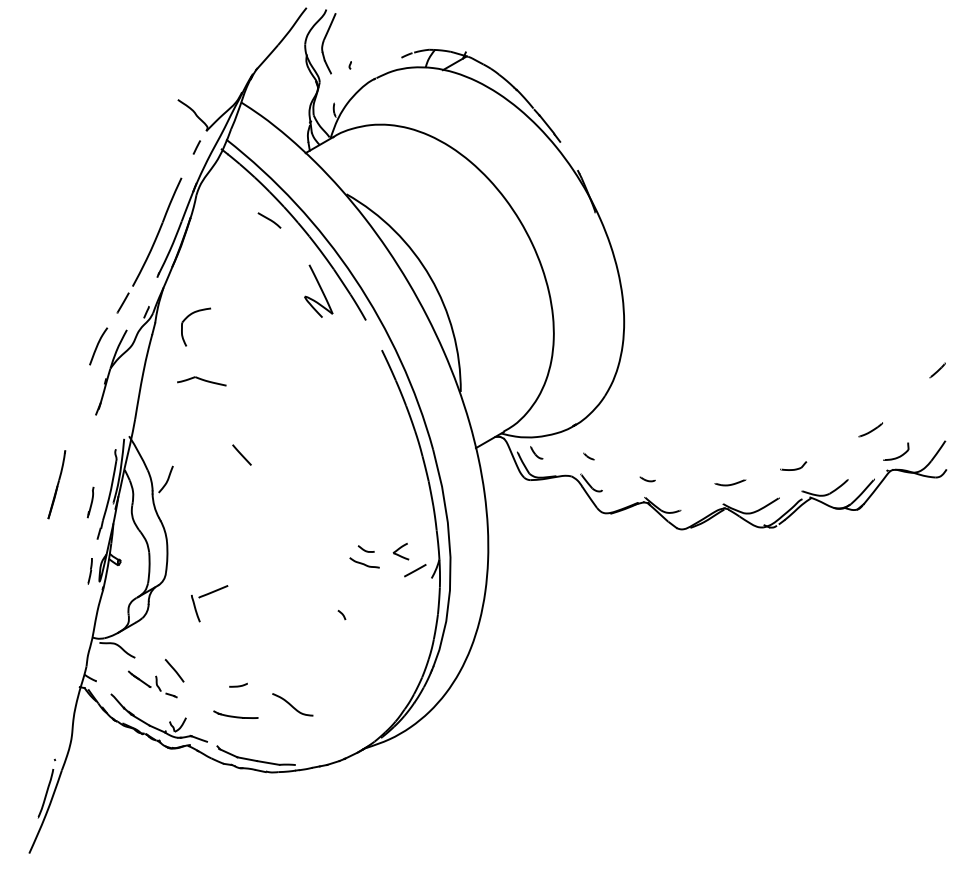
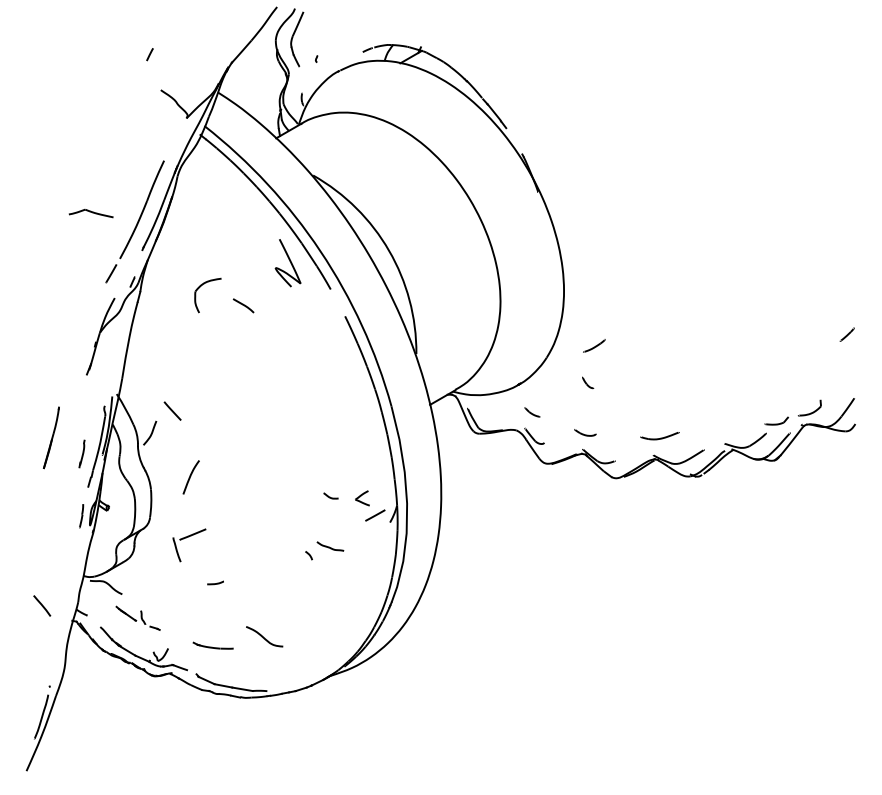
line: (196, 147) -> (149, 54), moved
curve: (269, 220) -> (243, 305), moved
part: (188, 317) -> (201, 286), moved
curve: (98, 345) -> (191, 476), moved
part: (201, 381) -> (90, 213), moved
part: (870, 429) -> (594, 345), moved
part: (536, 452) -> (587, 382), moved
line: (241, 454) -> (172, 410), moved
part: (588, 456) -> (531, 412), size x1.6
part: (793, 465) -> (776, 420), moved
part: (647, 479) -> (585, 433), size x1.6
part: (730, 482) -> (660, 435), size x1.4
curve: (364, 563) -> (330, 547), moved
line: (174, 670) -> (42, 605), moved
curve: (238, 685) -> (215, 583), moved

